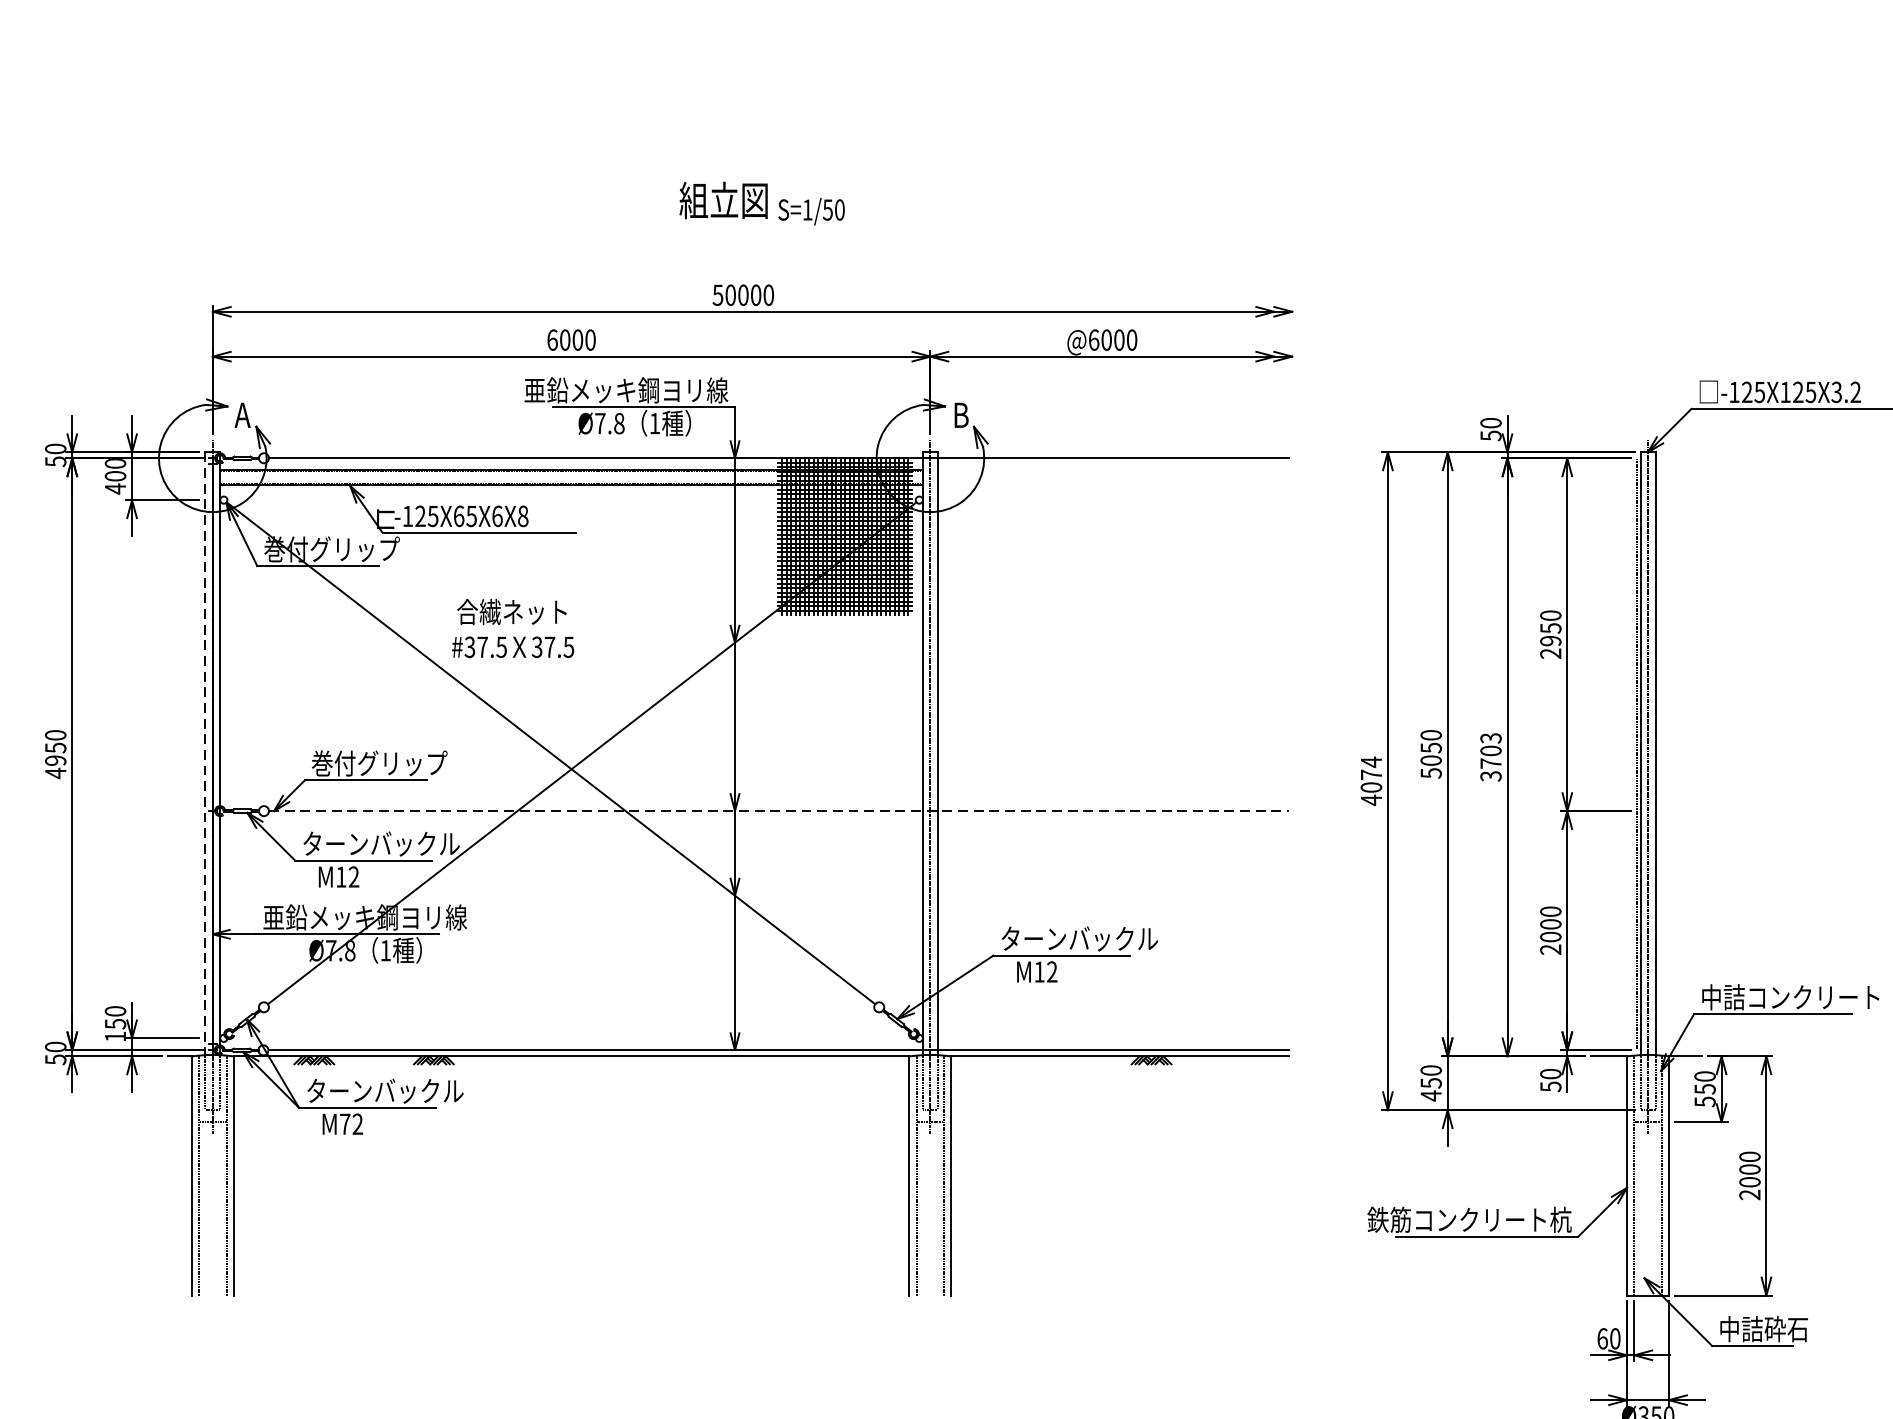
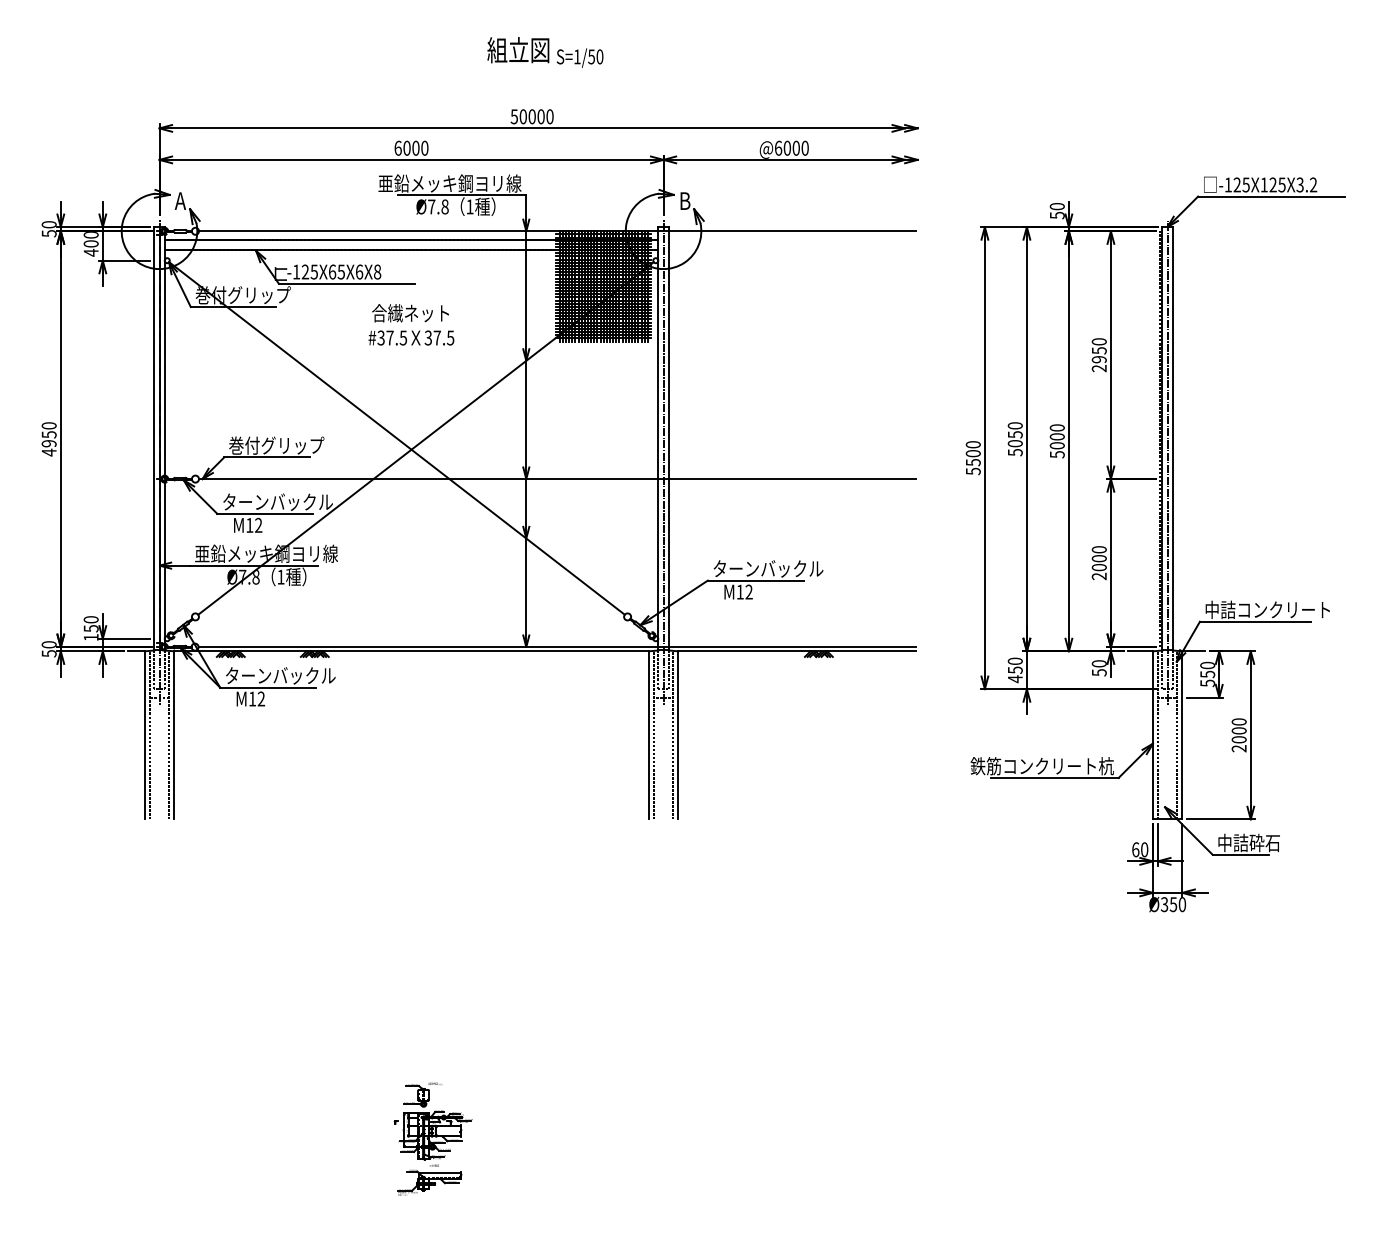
text: (513, 628) -> (411, 324), moved
line: (205, 753) -> (154, 438), dashed -> solid
text: (1489, 756) -> (1056, 440), 3703 -> 5000
text: (1370, 780) -> (972, 457), 4074 -> 5500
line: (779, 811) -> (557, 479), dashed -> solid
text: (345, 1123) -> (252, 698), M72 -> M12

